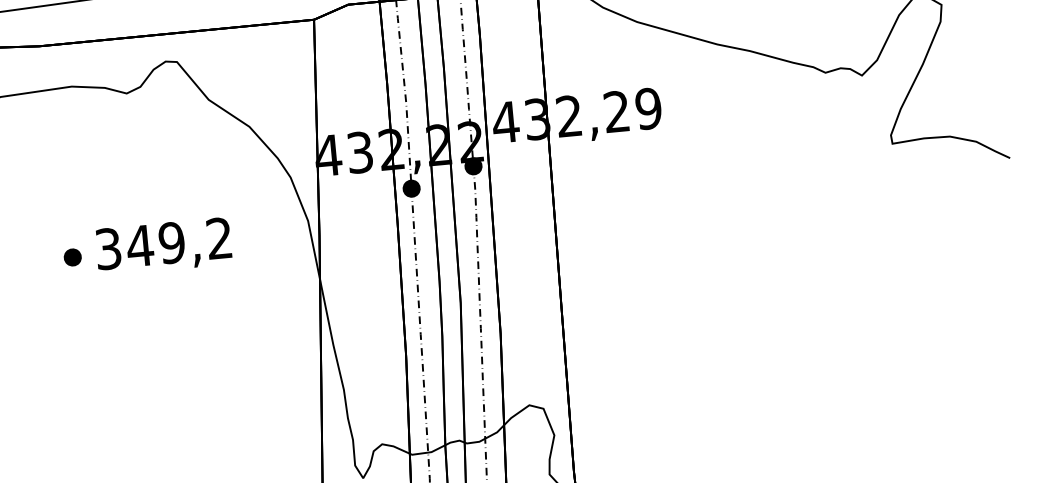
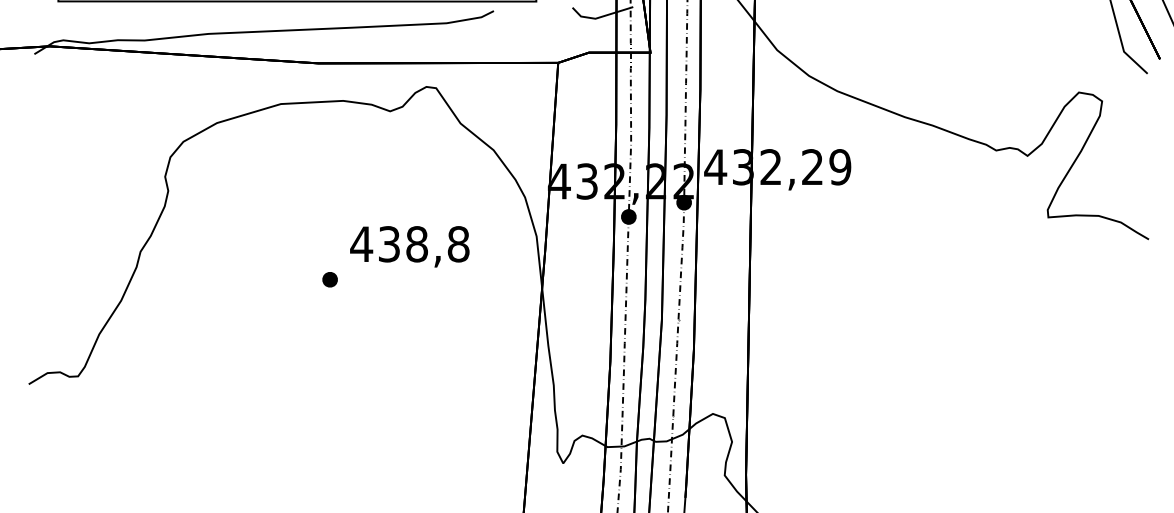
text: (163, 244) -> (409, 244), 349,2 -> 438,8
part: (72, 257) -> (329, 279), moved

